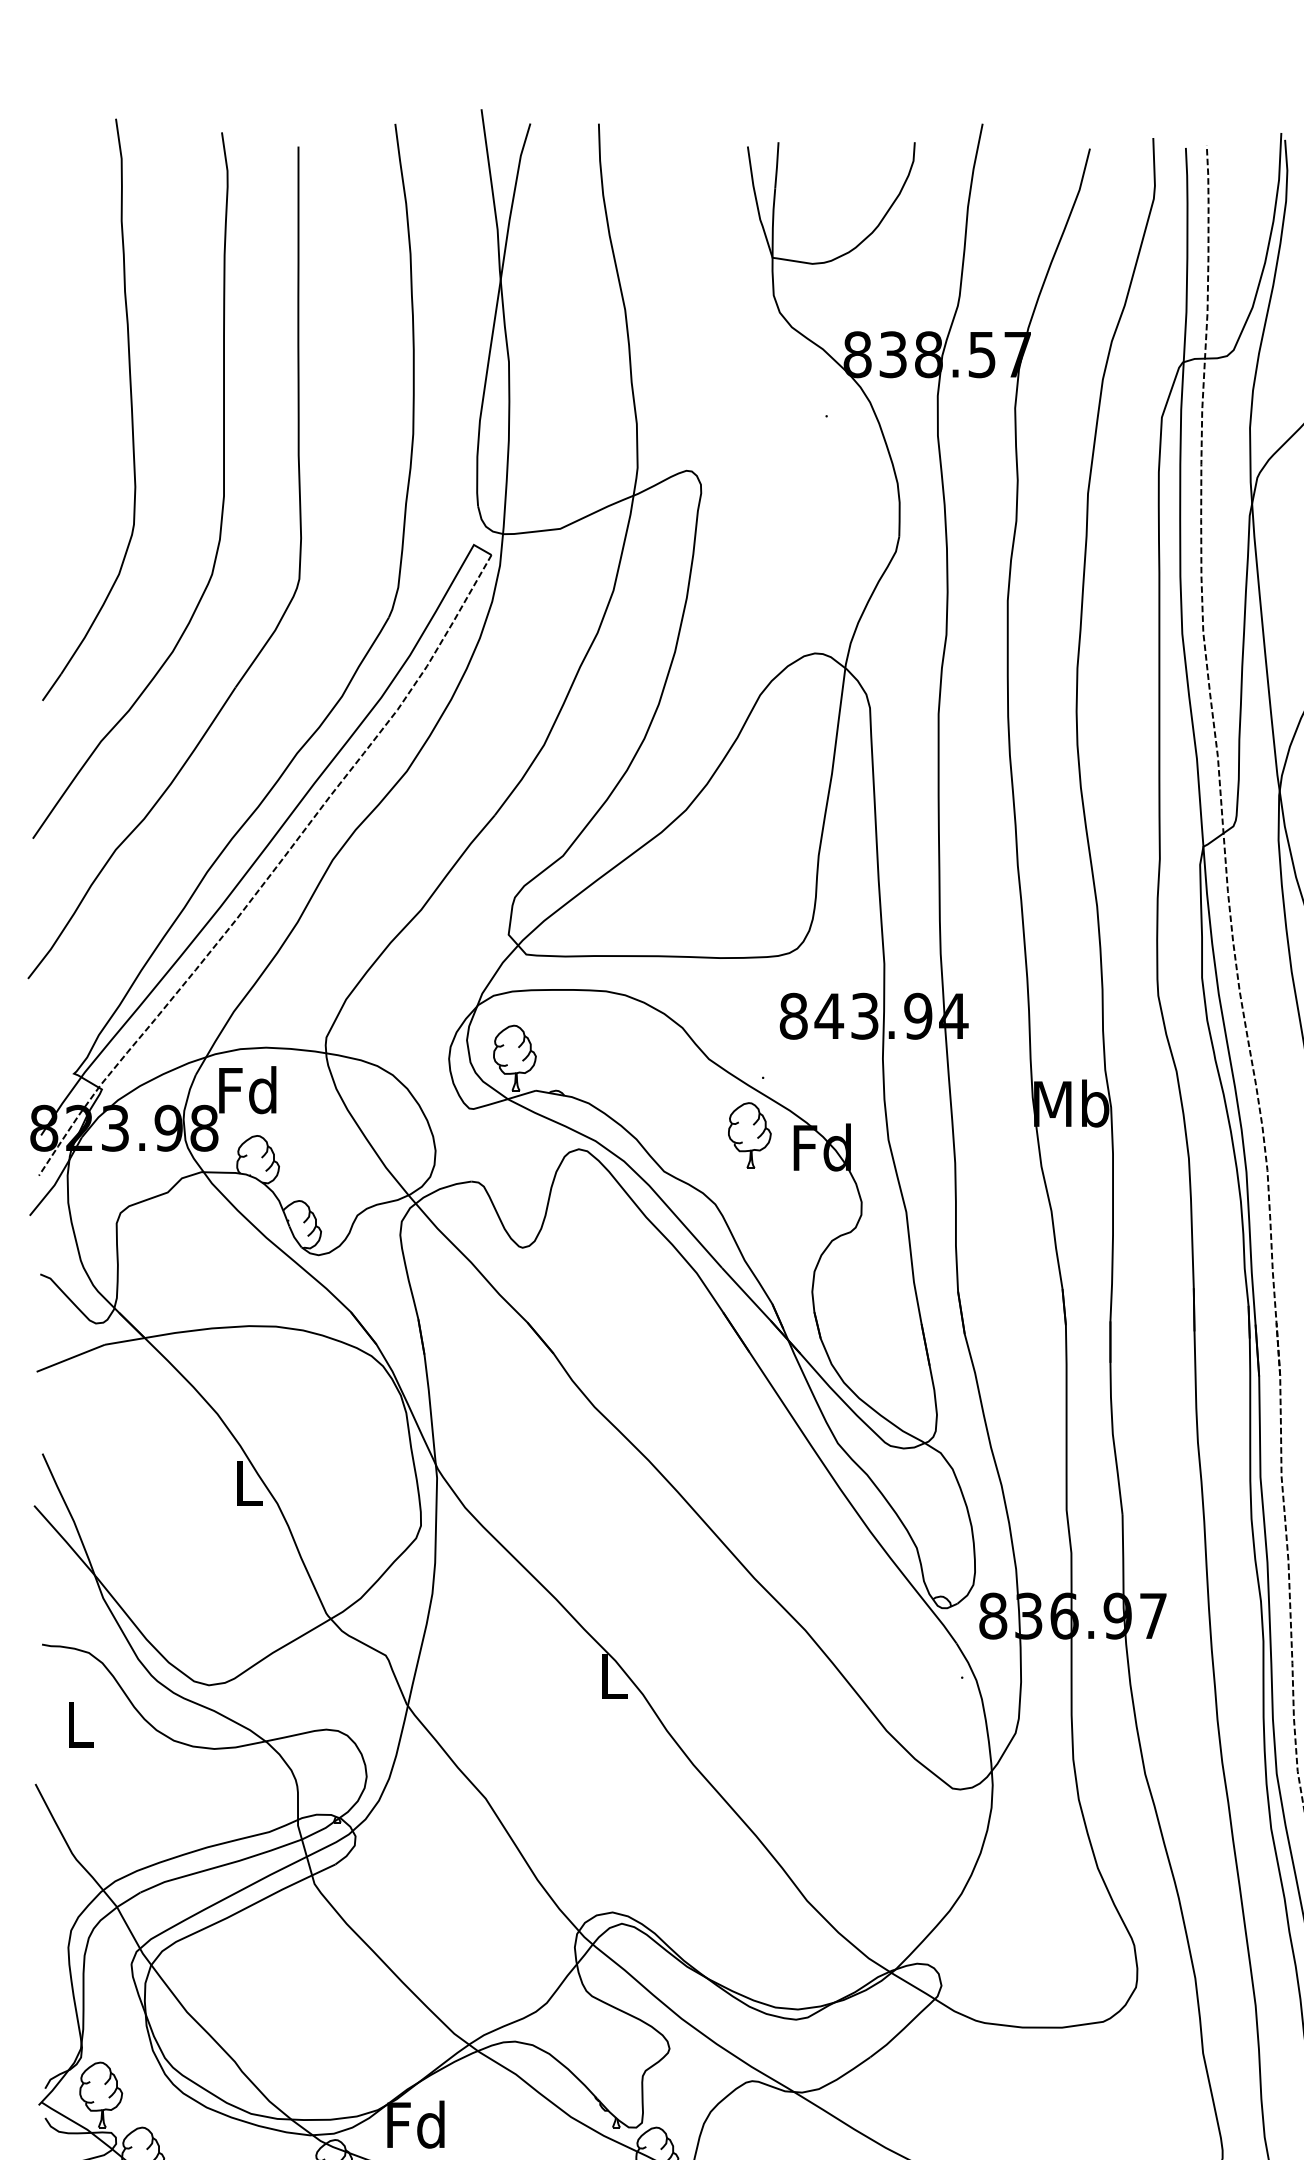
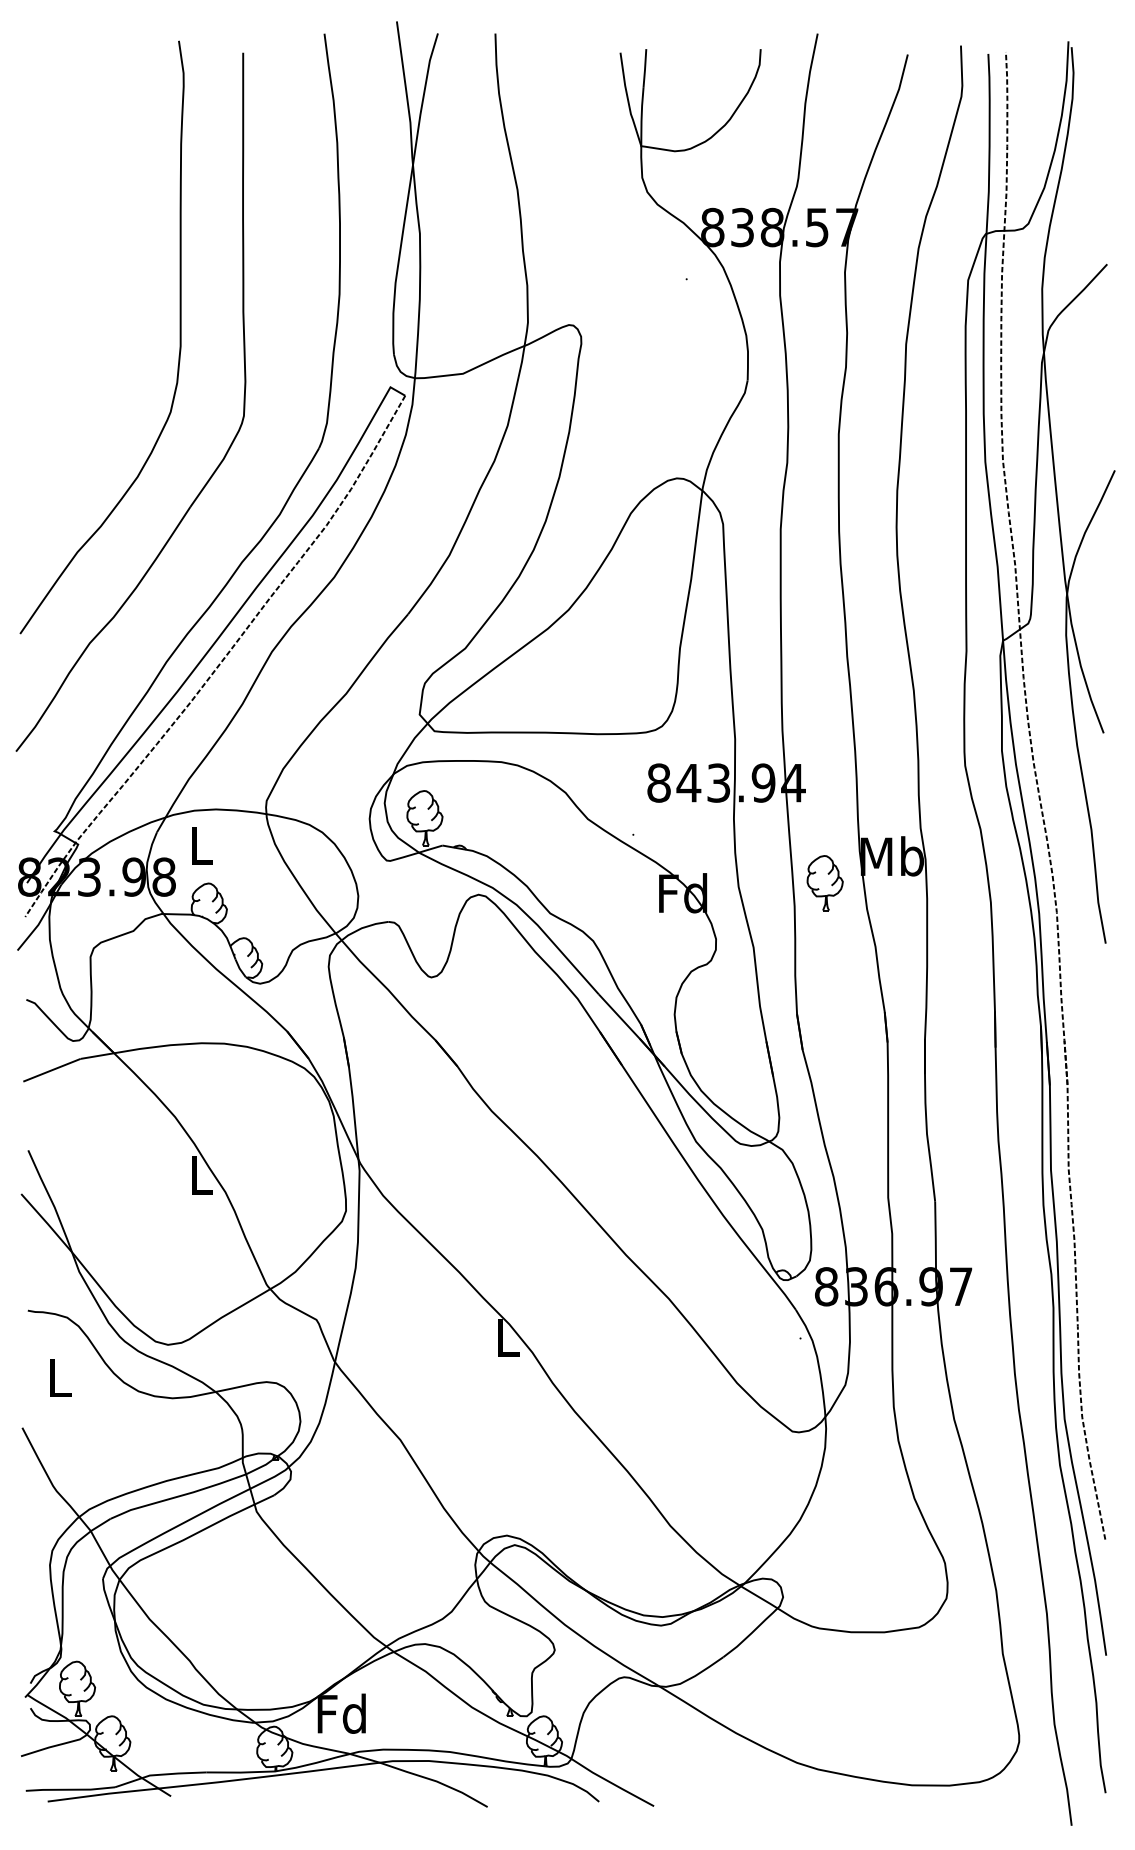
part: (130, 409) -> (102, 273), removed
text: (247, 1090) -> (200, 845), Fd -> L
part: (749, 1135) -> (824, 883), moved

